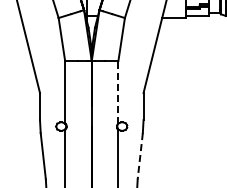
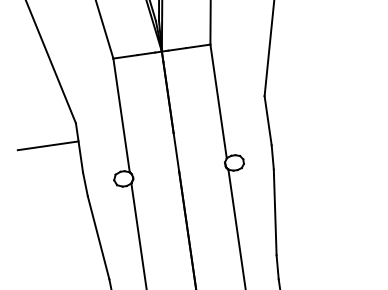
line: (118, 91) -> (218, 100), dashed -> solid
line: (22, 102) -> (46, 145), added
line: (140, 156) -> (275, 212), dashed -> solid

